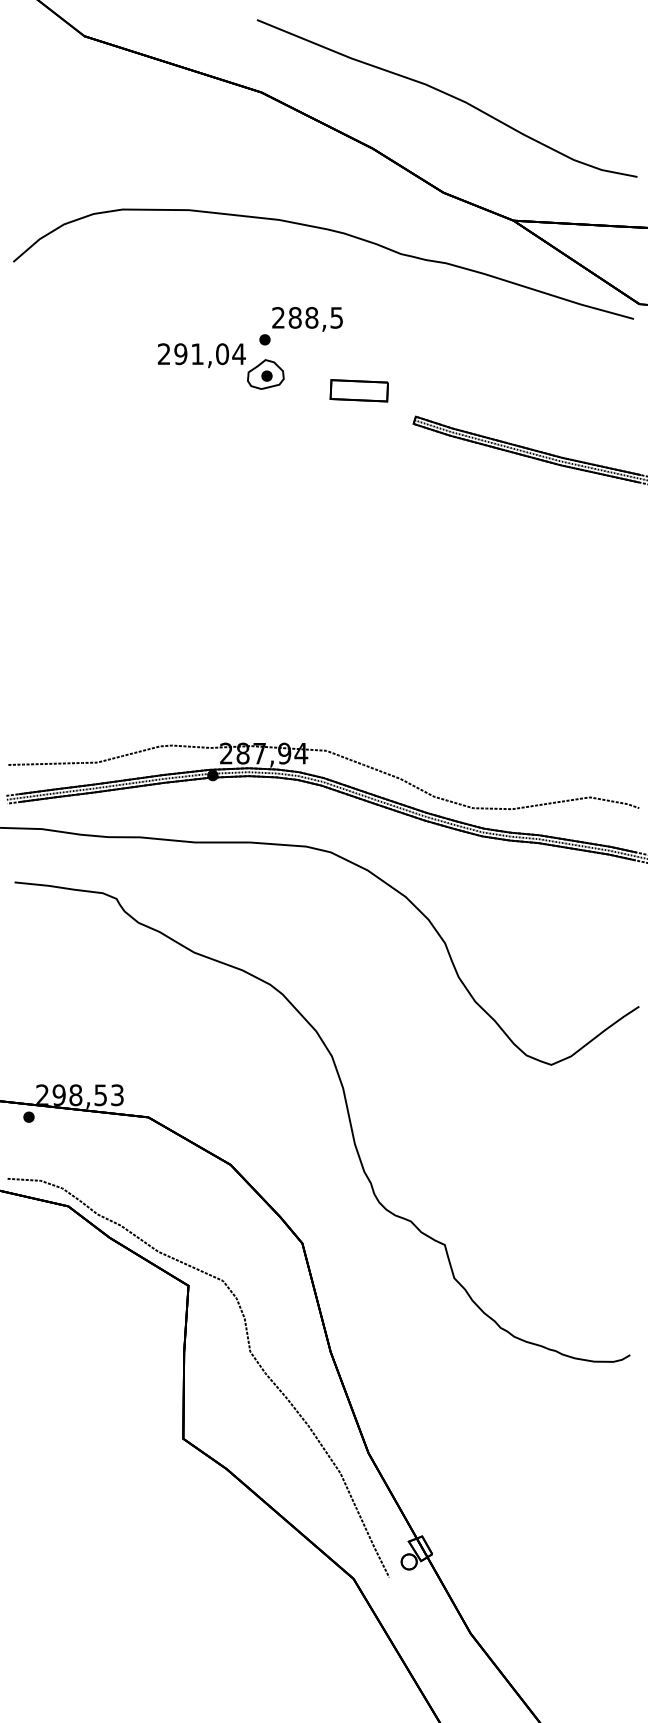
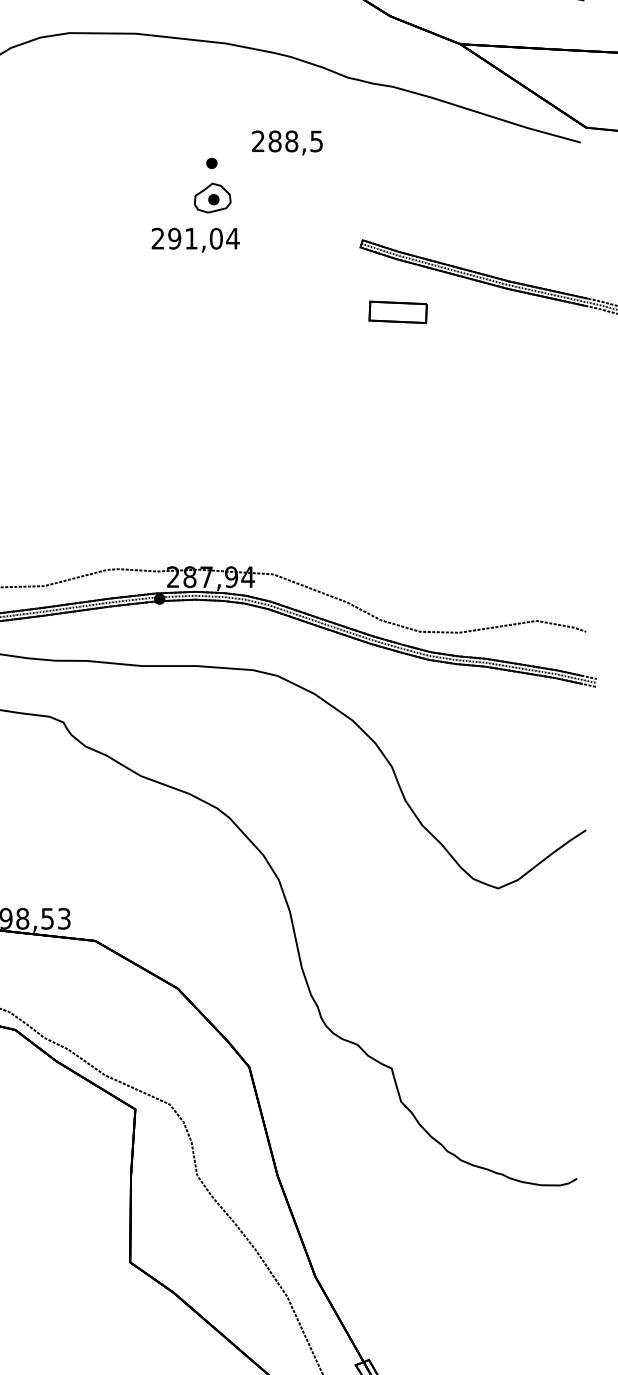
text: (307, 319) -> (287, 143), moved
text: (201, 355) -> (195, 240), moved
part: (358, 390) -> (397, 312), moved

